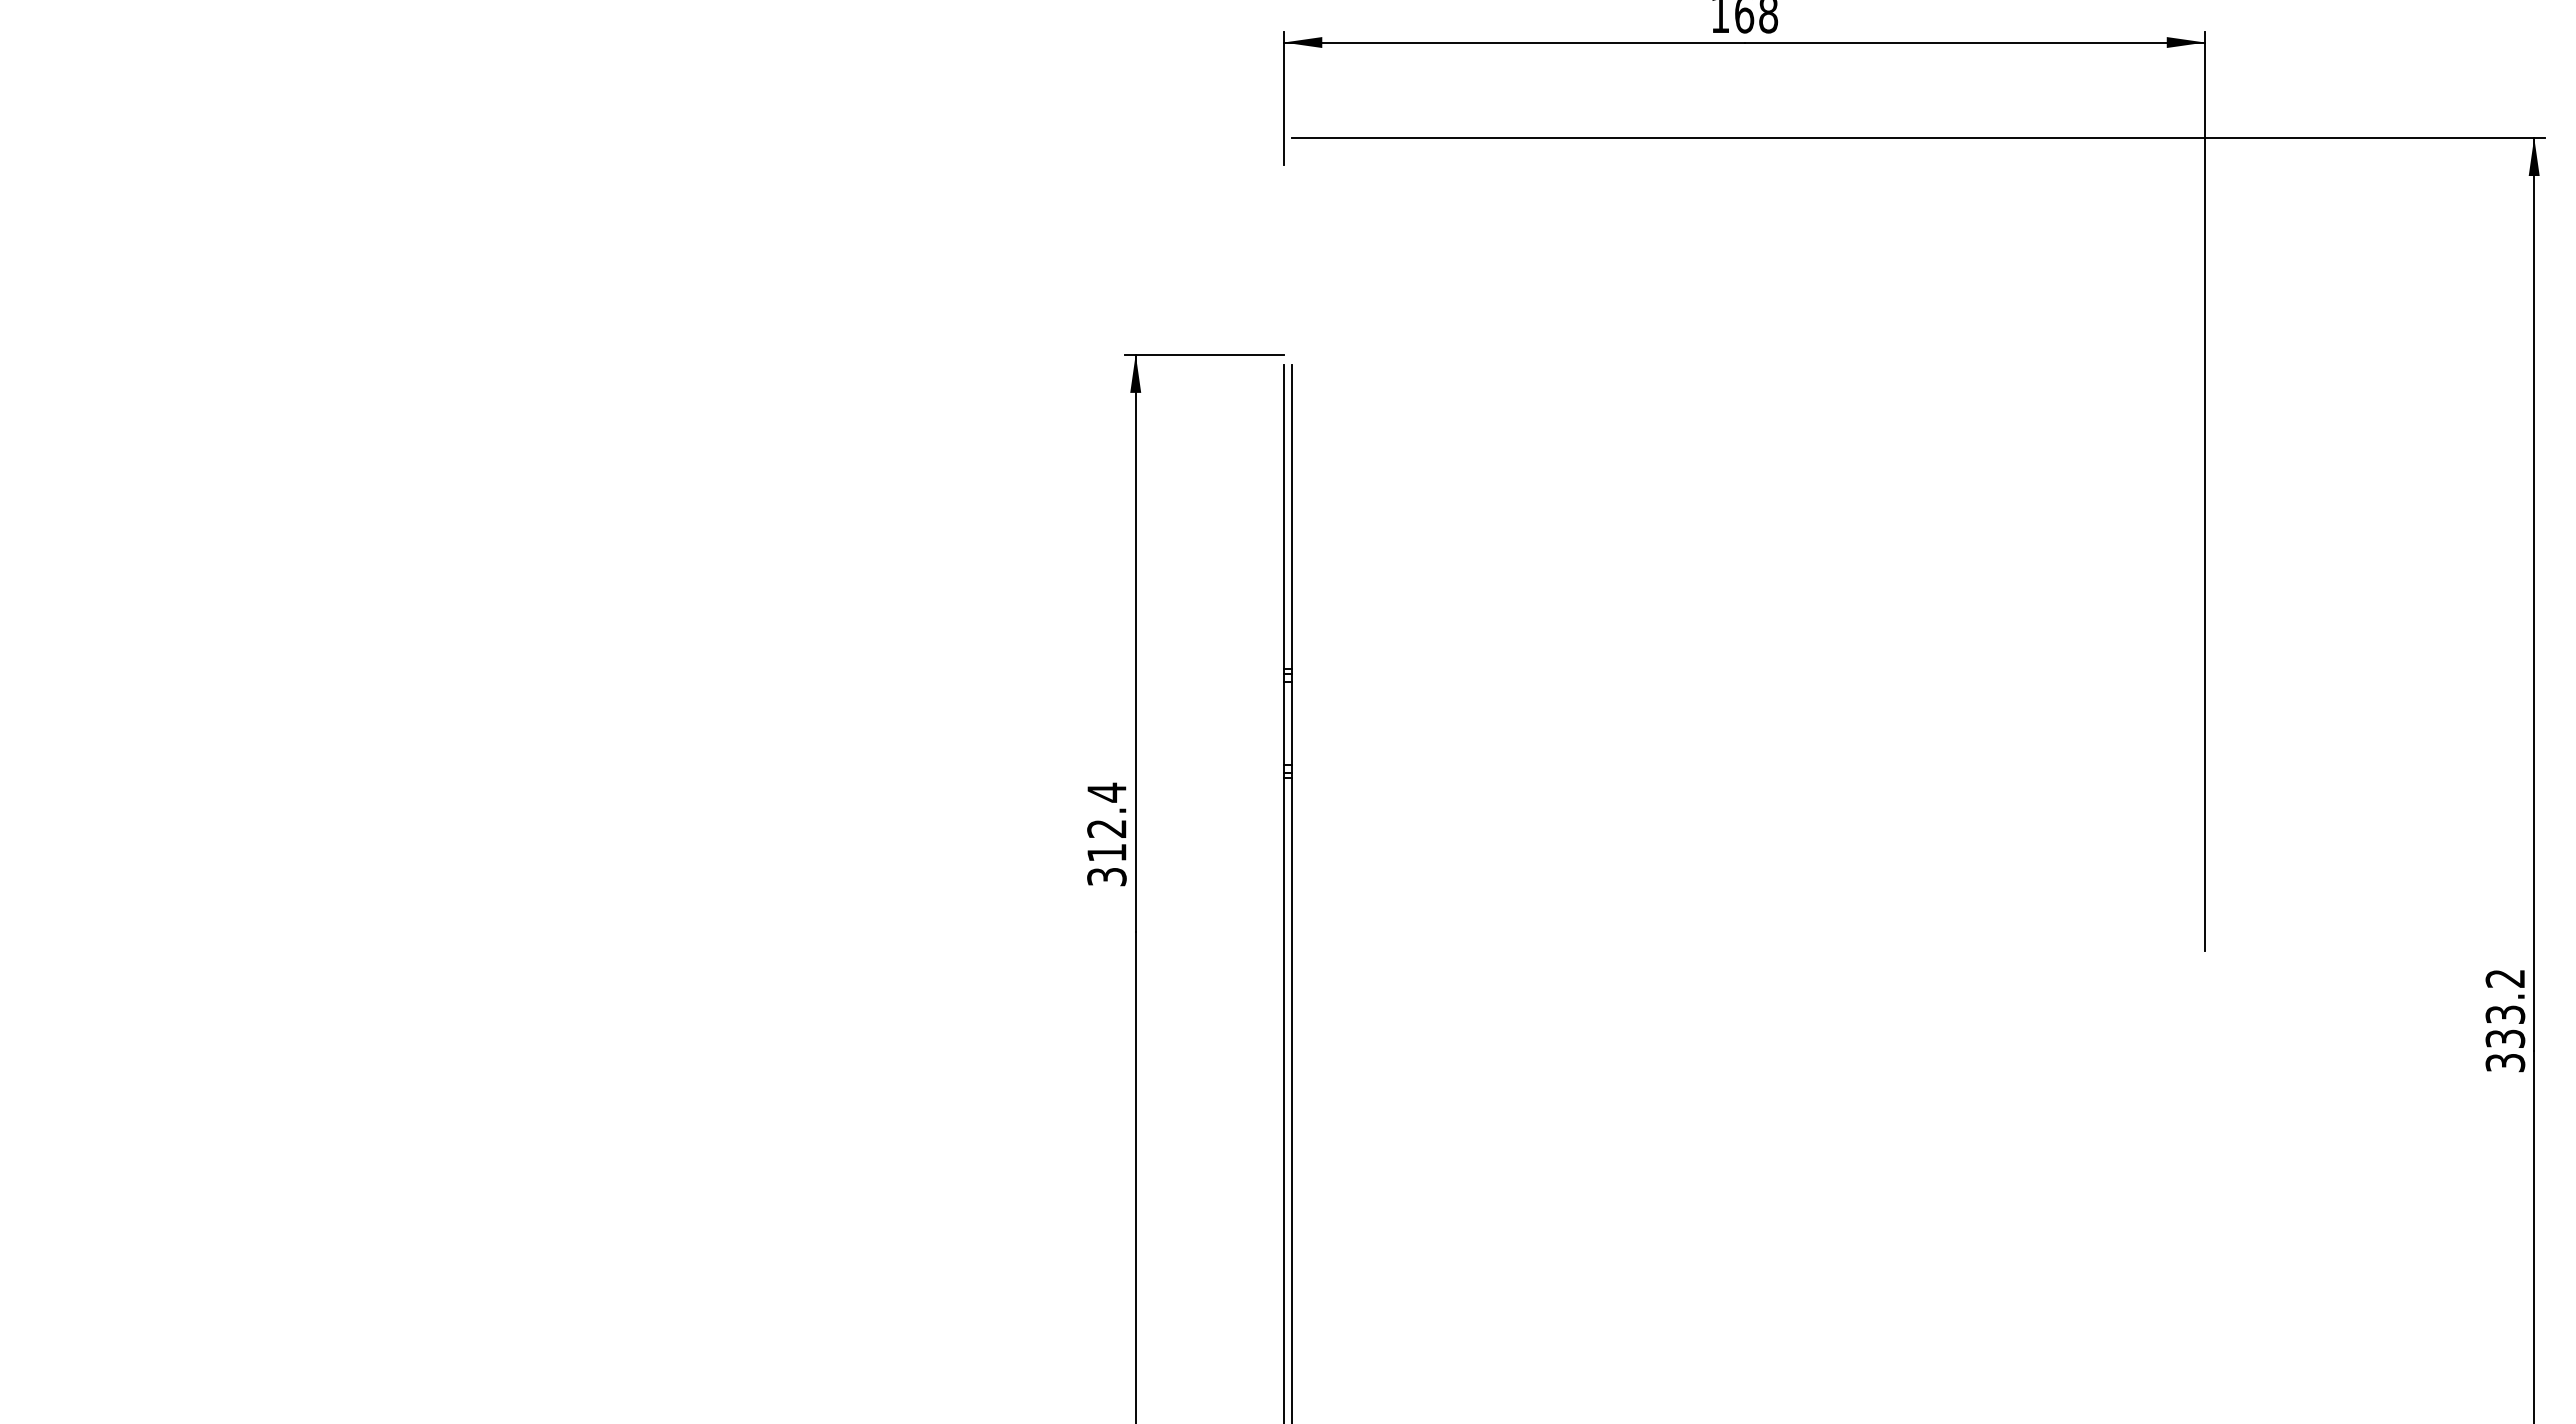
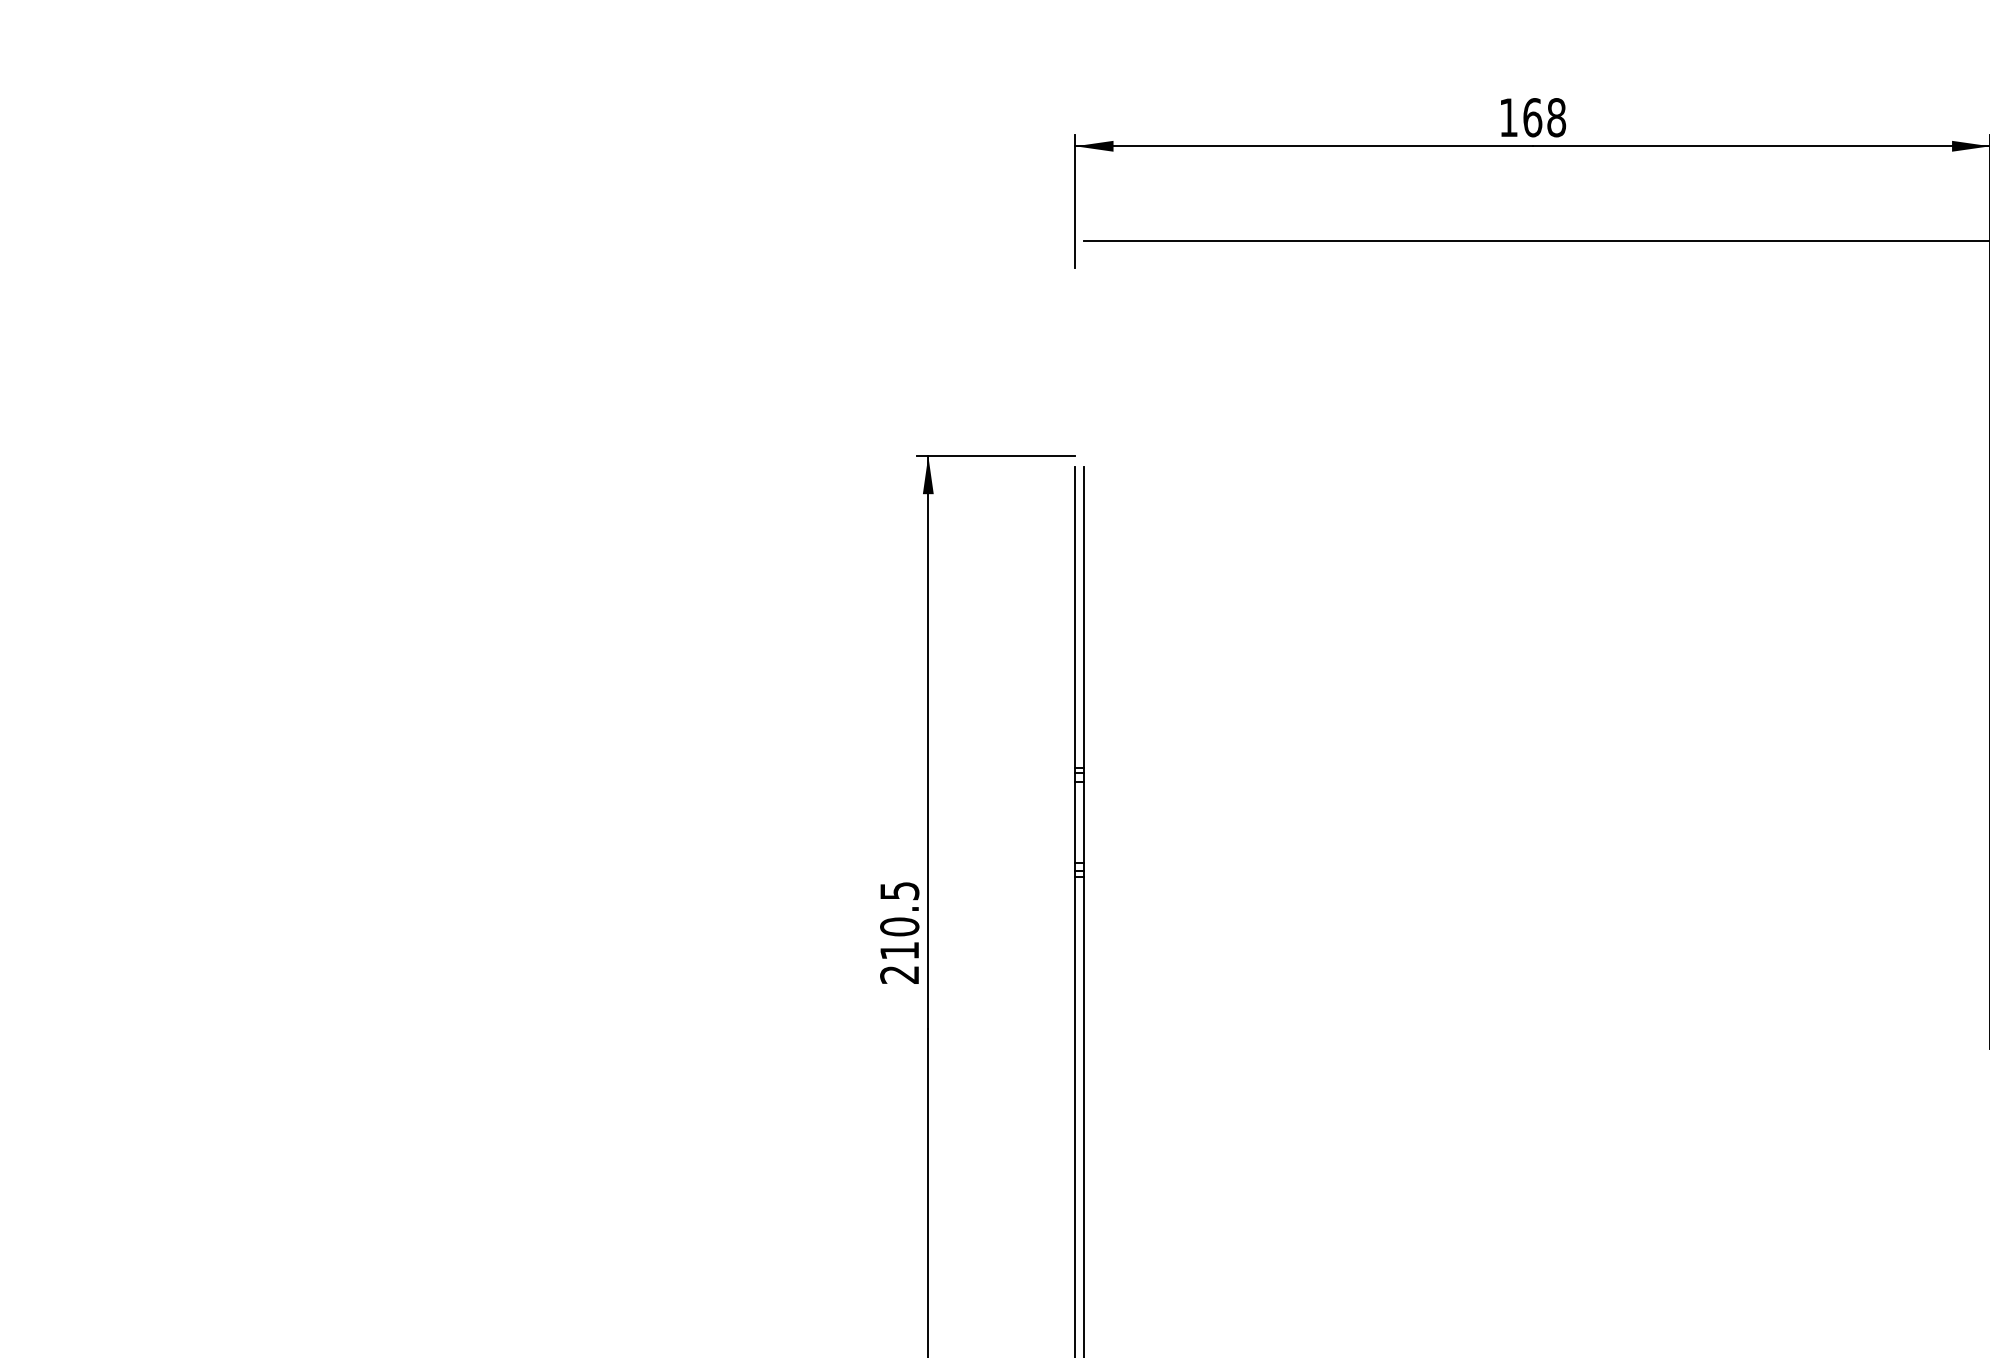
text: (1106, 834) -> (899, 932), 312.4 -> 210.5

